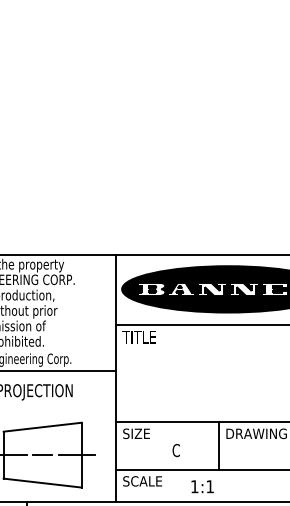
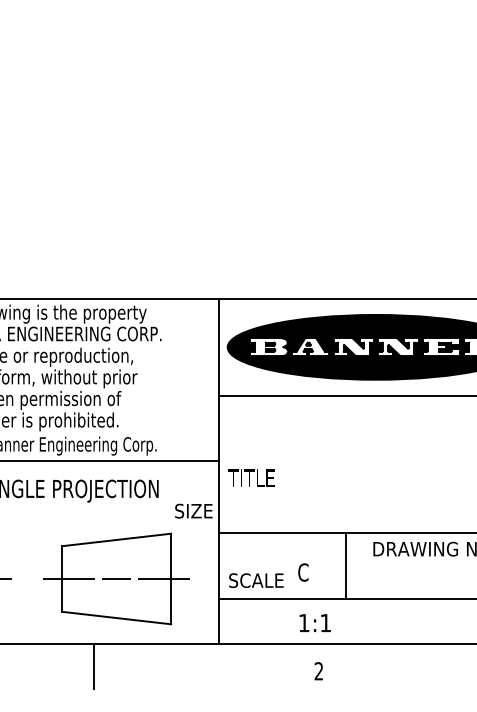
text: (139, 336) -> (251, 477), moved
text: (136, 433) -> (193, 510), moved
line: (218, 446) -> (345, 566), moved
text: (142, 481) -> (256, 580), moved
text: (202, 486) -> (314, 622), moved

